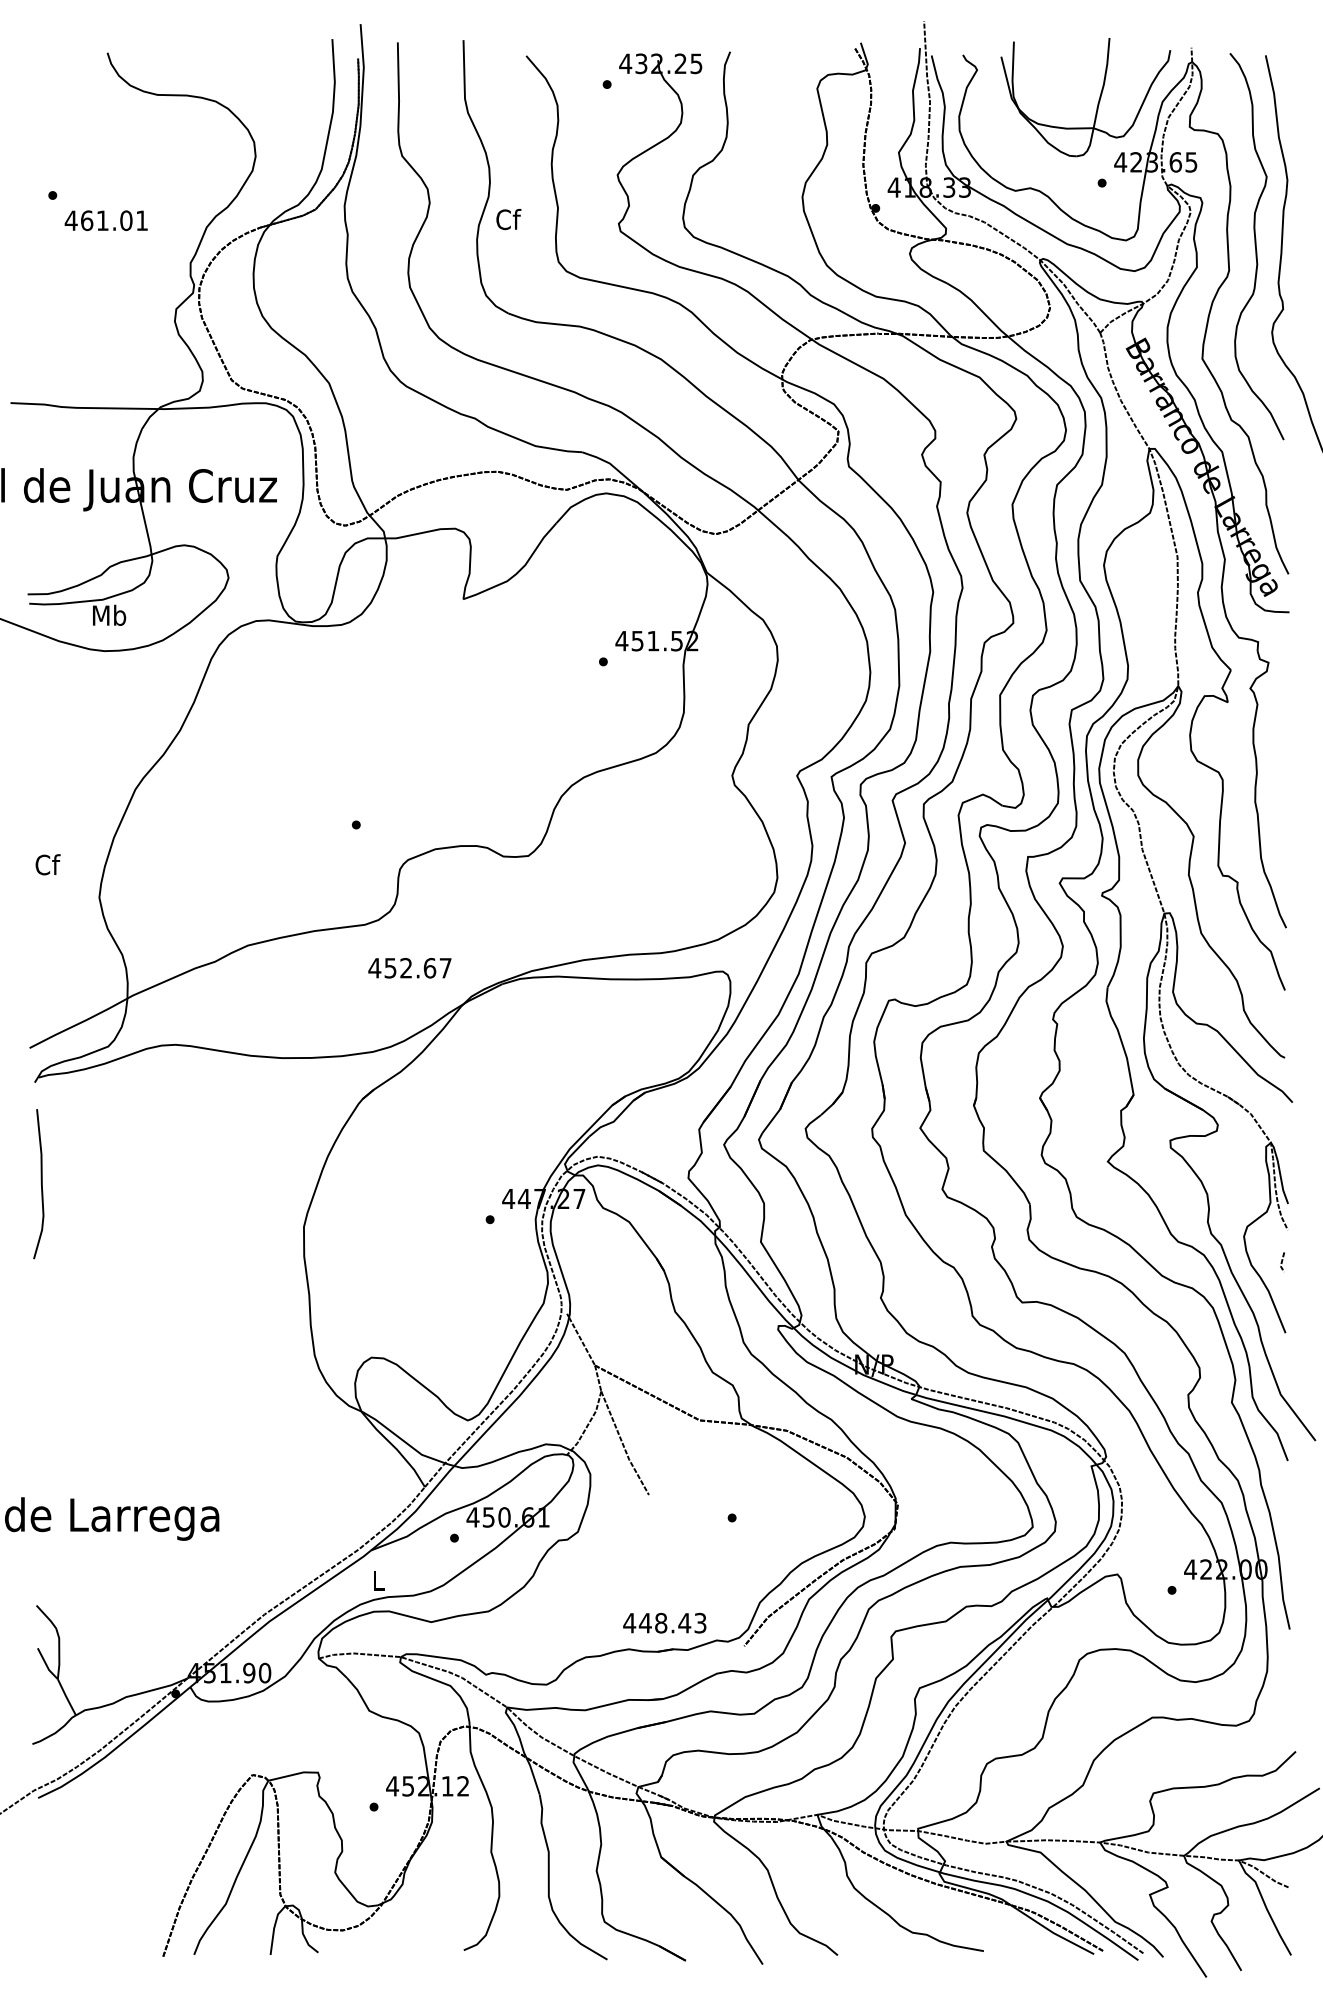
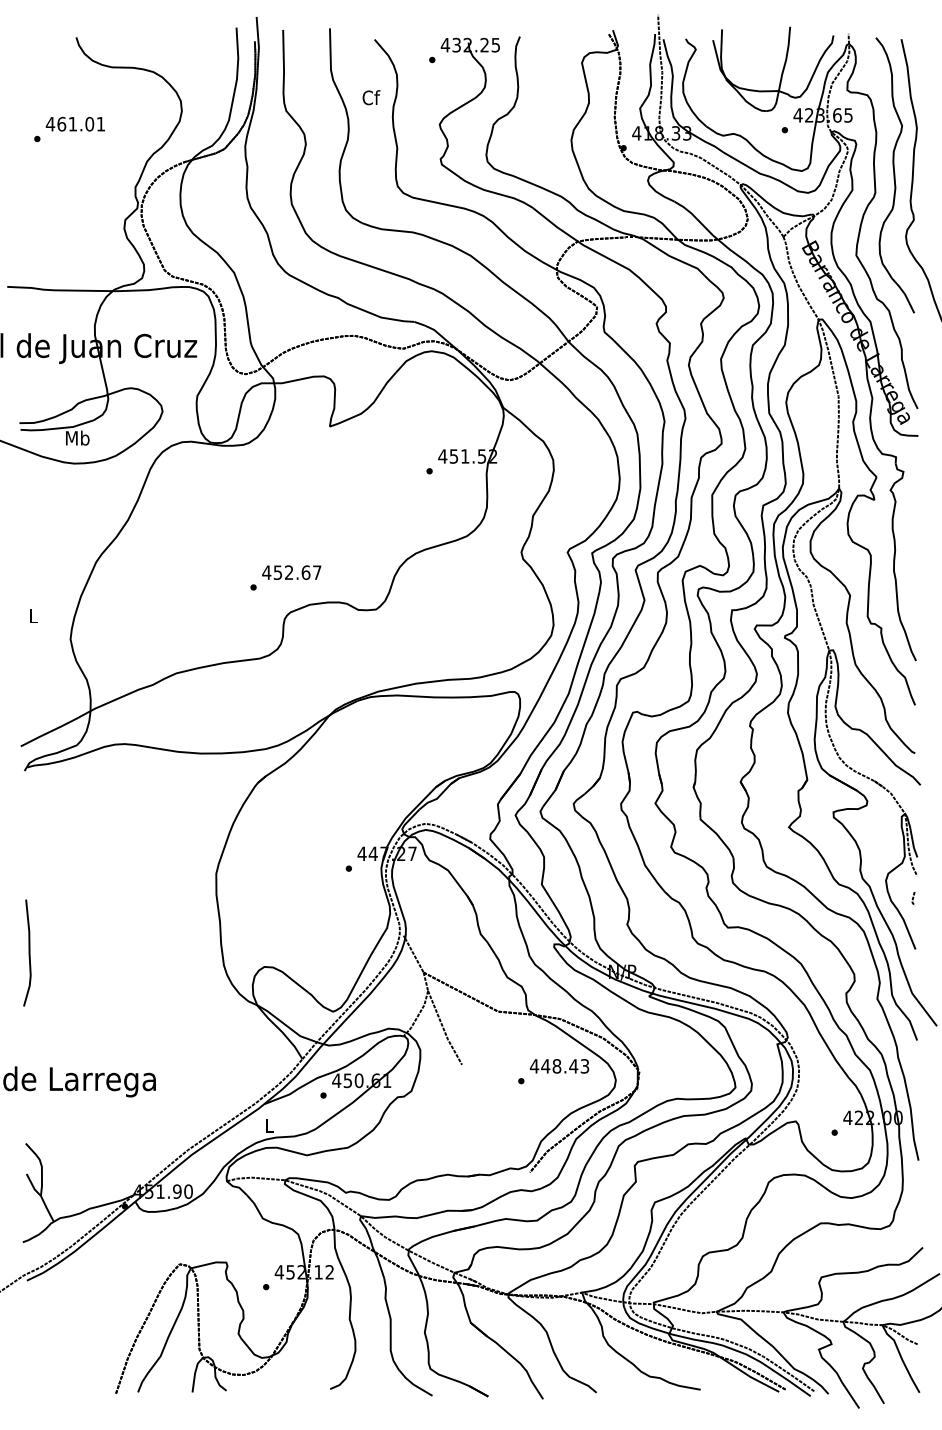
text: (508, 219) -> (371, 97), moved
text: (105, 220) -> (74, 124), moved
text: (47, 864) -> (33, 615), Cf -> L
text: (409, 968) -> (291, 572), moved
curve: (40, 1182) -> (28, 951), moved
text: (664, 1622) -> (559, 1065), moved

